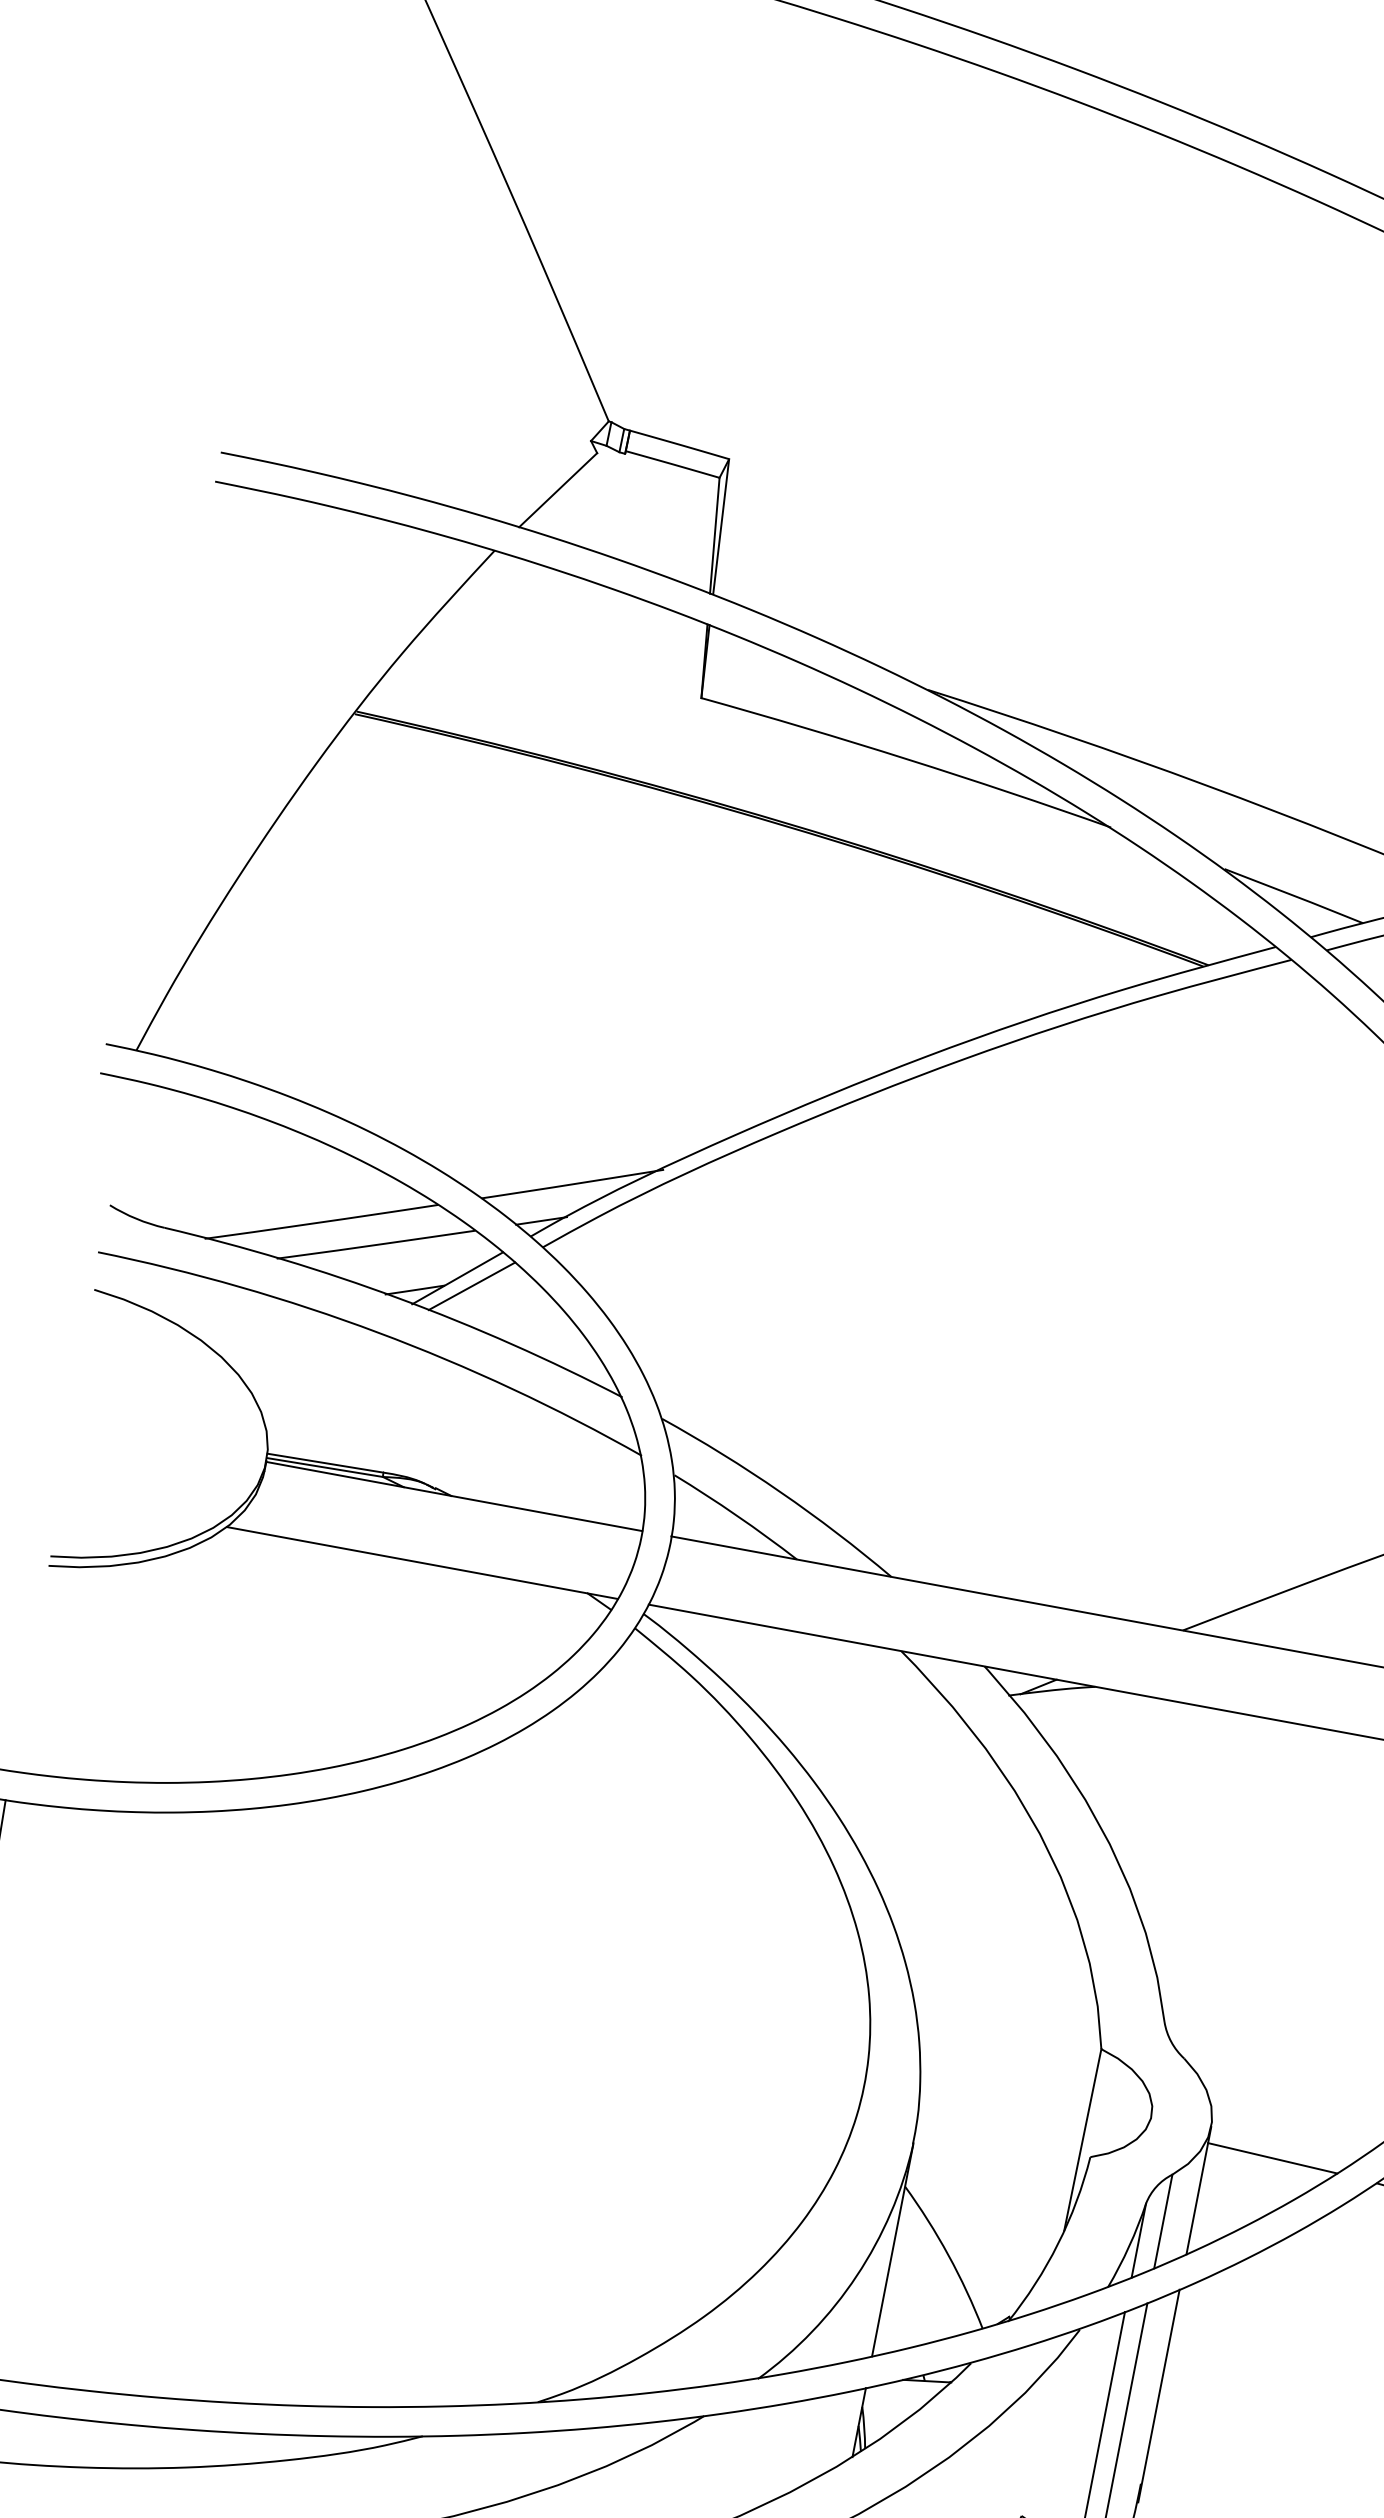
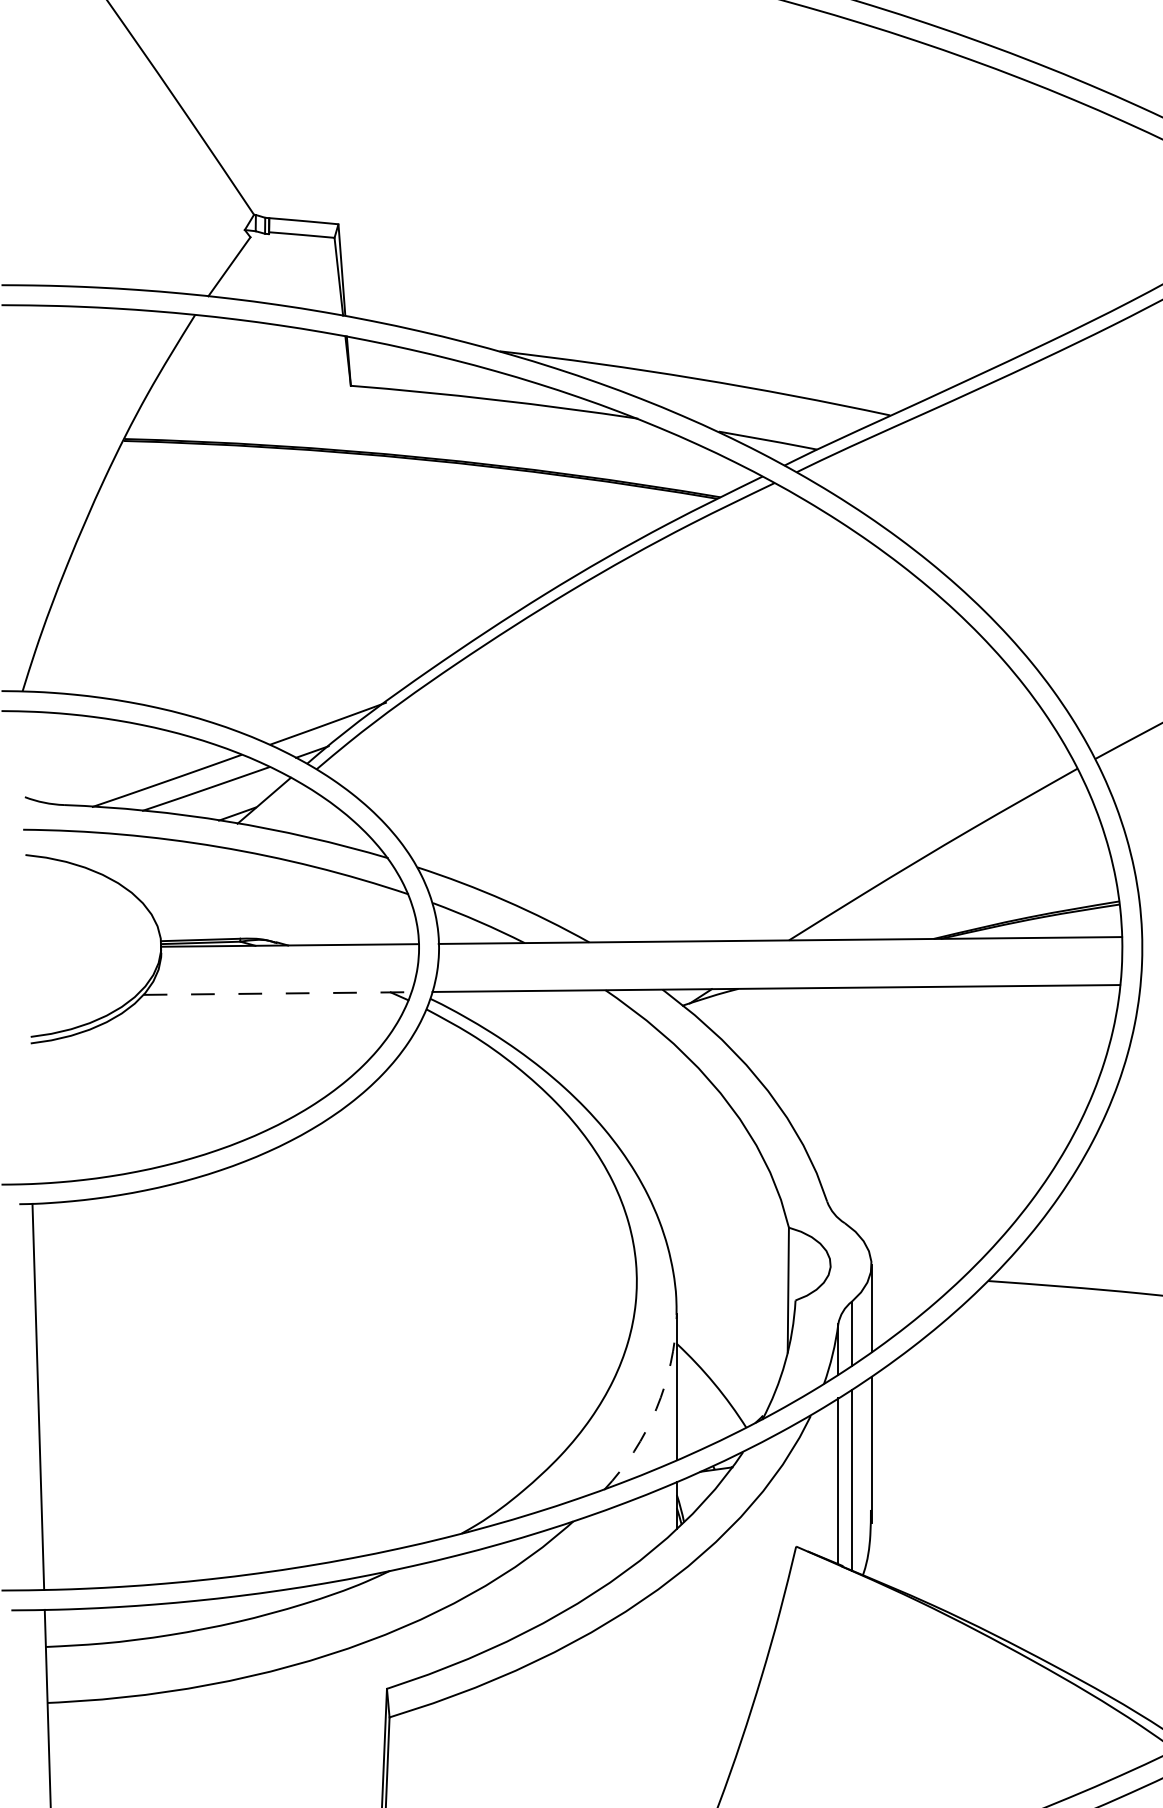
line: (471, 1285) -> (274, 803), removed
line: (422, 1562) -> (277, 993), solid -> dashed
line: (1271, 2157) -> (915, 1277), removed
arc: (856, 2276) -> (656, 1409), solid -> dashed

